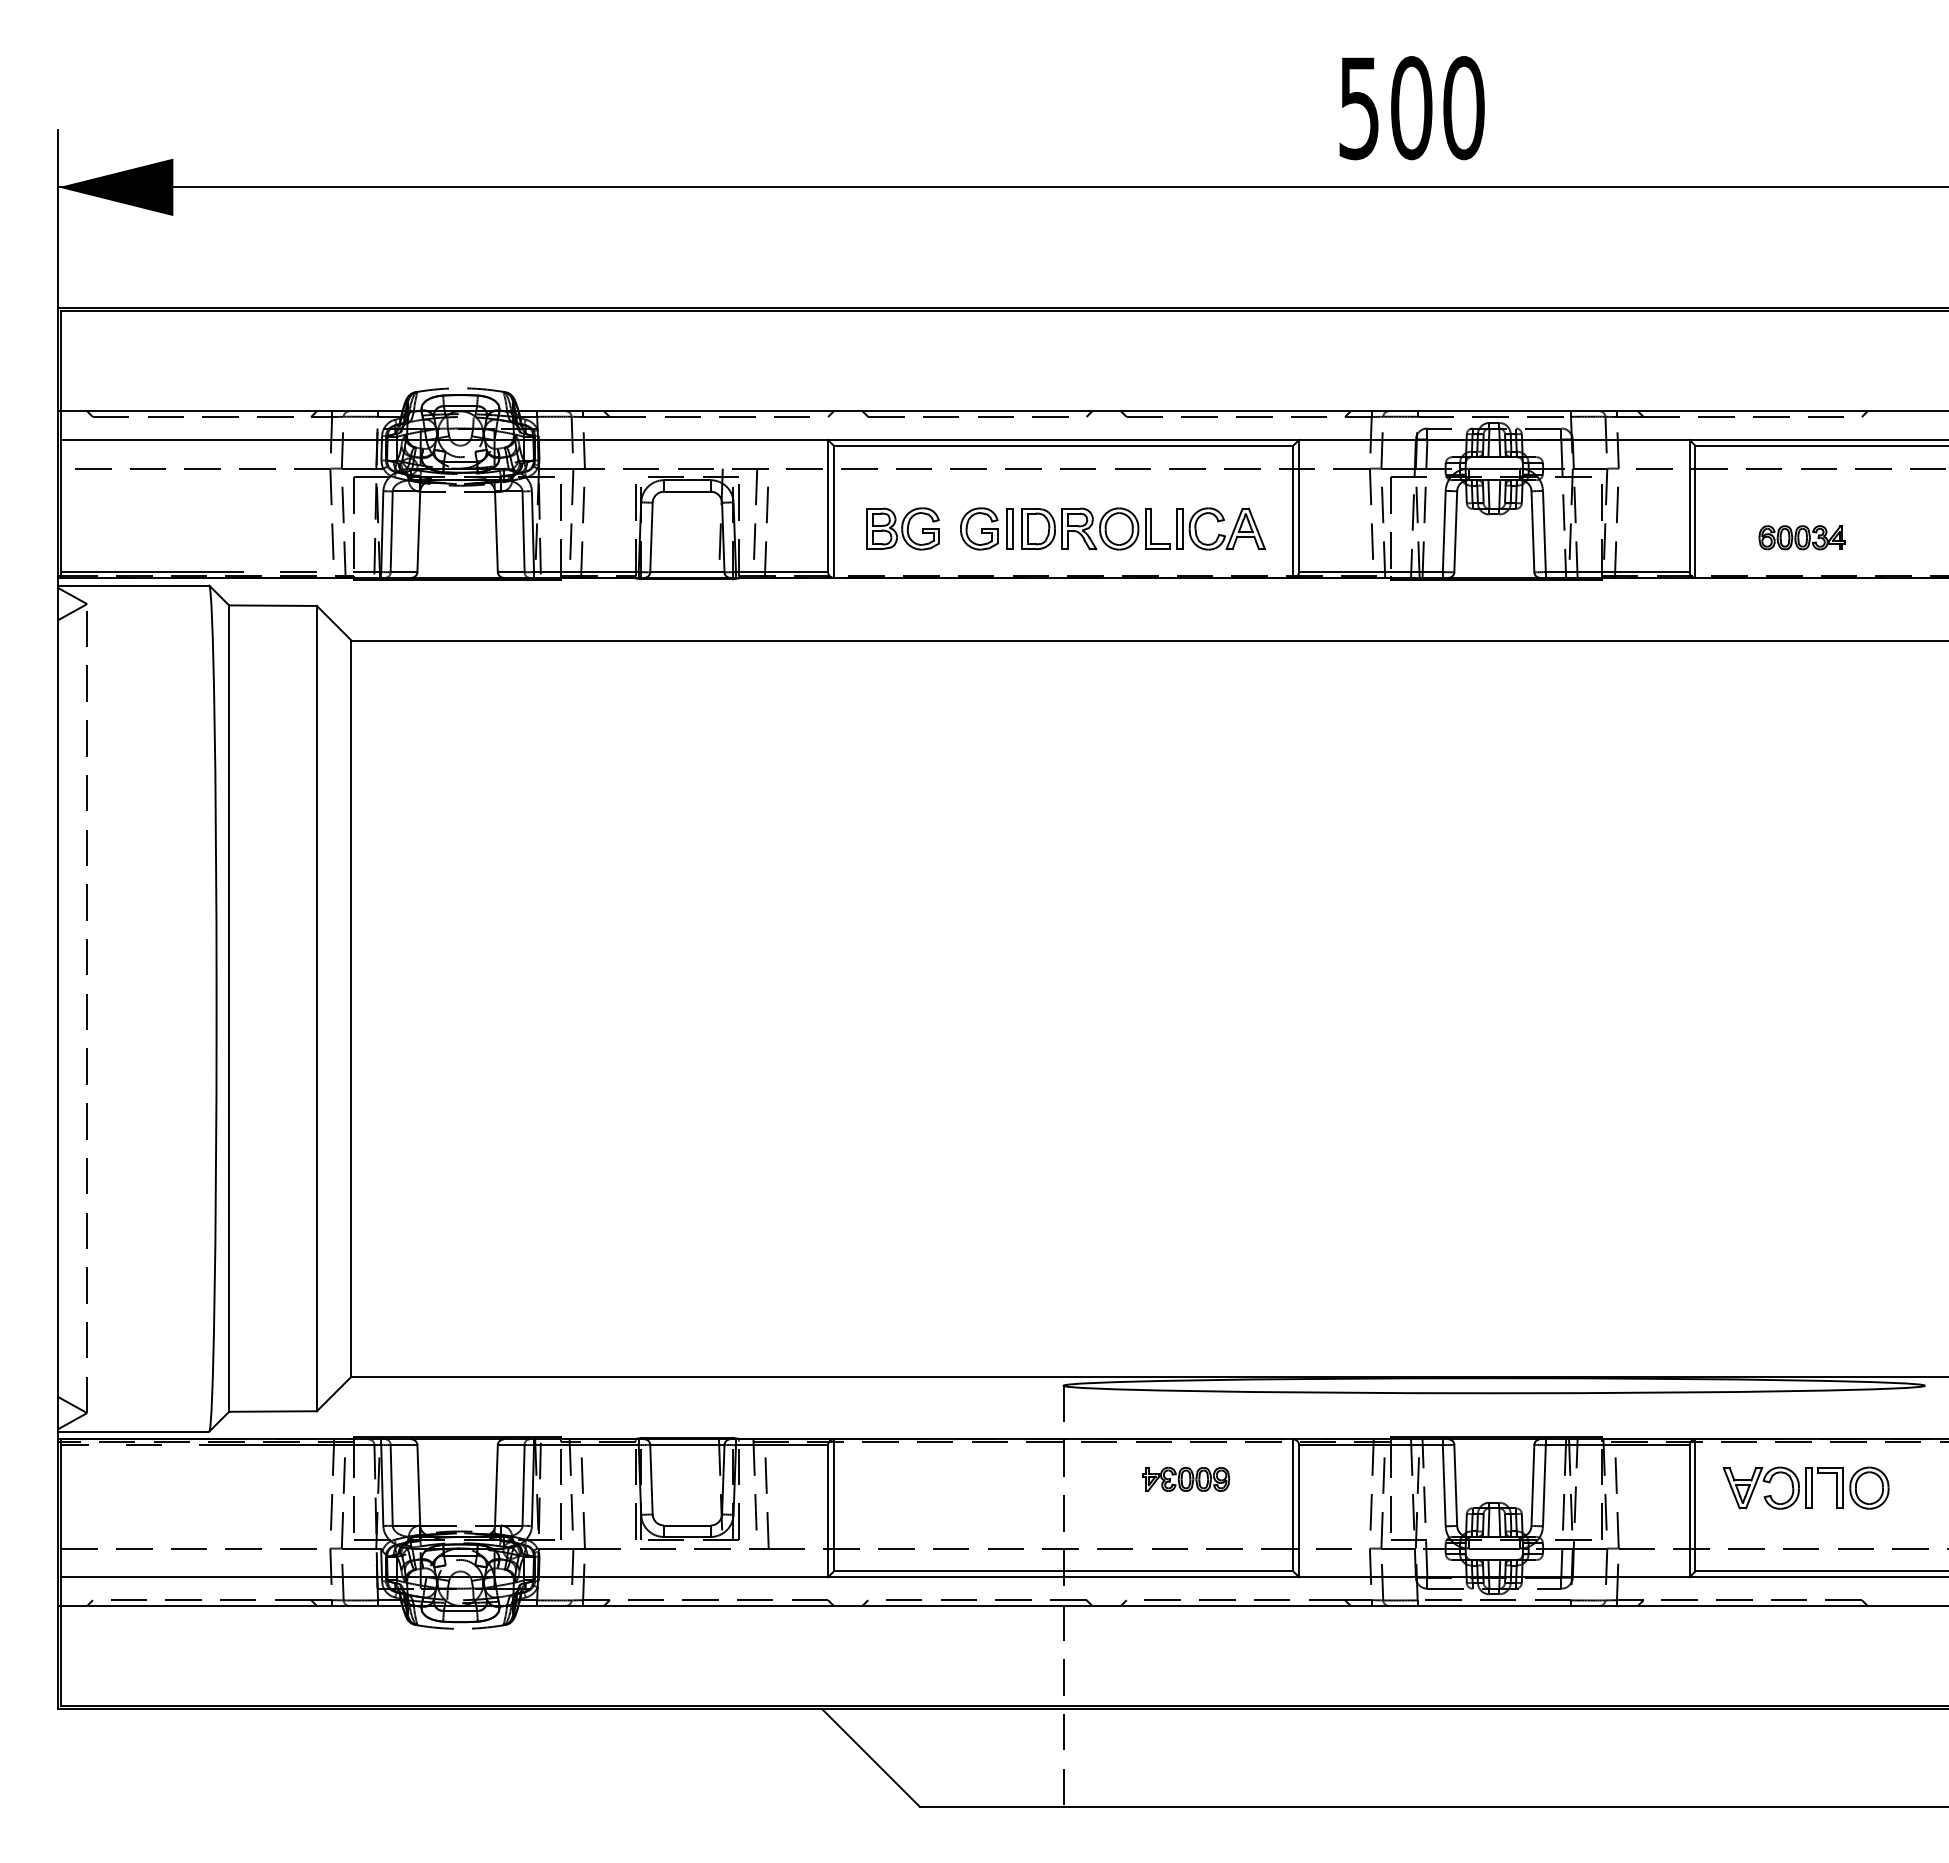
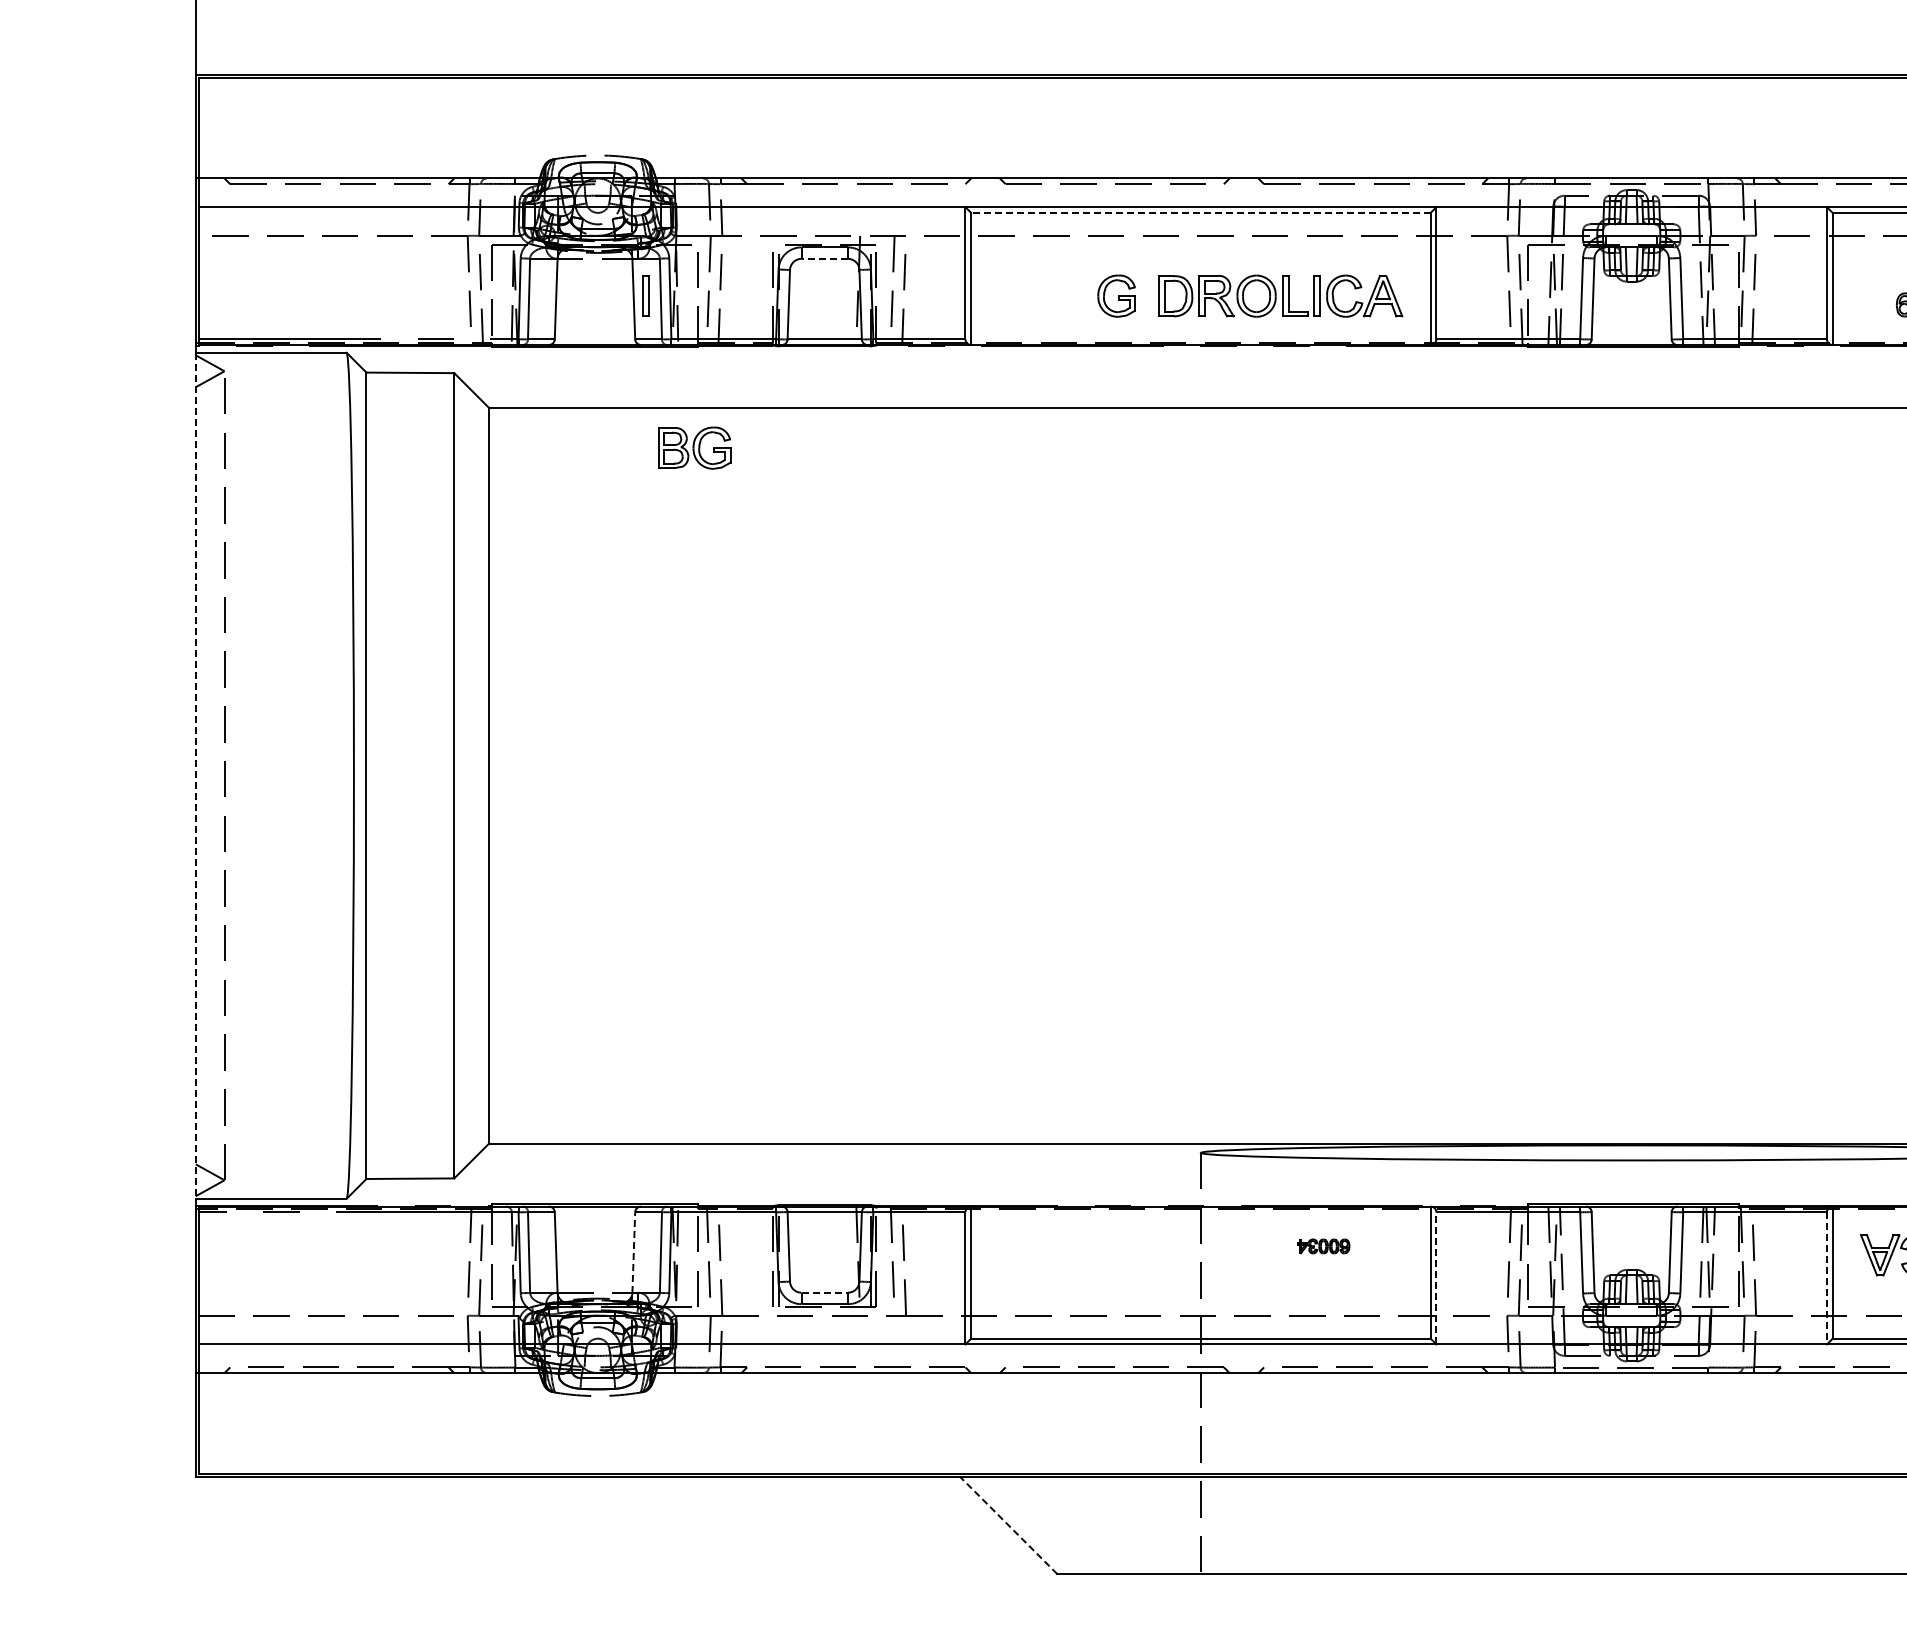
line: (1063, 445) -> (1200, 212), solid -> dashed
line: (686, 491) -> (823, 258), solid -> dashed
part: (902, 528) -> (693, 447), moved
part: (1009, 528) -> (645, 295), moved
line: (58, 1008) -> (195, 775), solid -> dashed
part: (1186, 1478) -> (1323, 1245), size x0.6
line: (496, 1484) -> (633, 1251), solid -> dashed
line: (1299, 1510) -> (1436, 1277), solid -> dashed
line: (1689, 1511) -> (1826, 1278), solid -> dashed
line: (687, 1525) -> (824, 1292), solid -> dashed
line: (870, 1757) -> (1007, 1524), solid -> dashed

